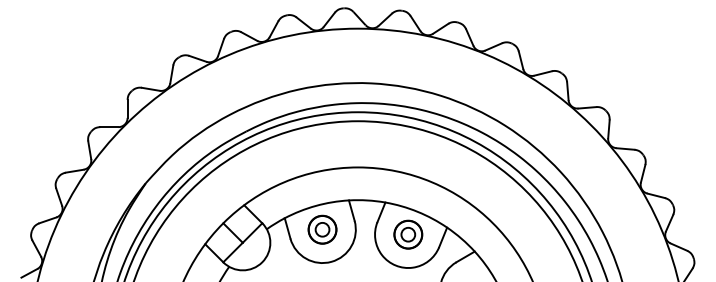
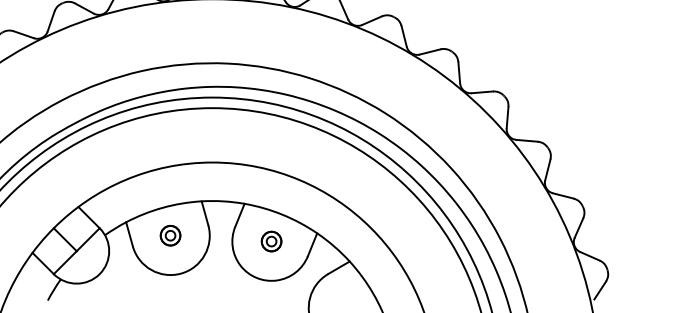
part: (322, 229) -> (170, 235), size x0.6
part: (408, 234) -> (271, 241), size x0.6

